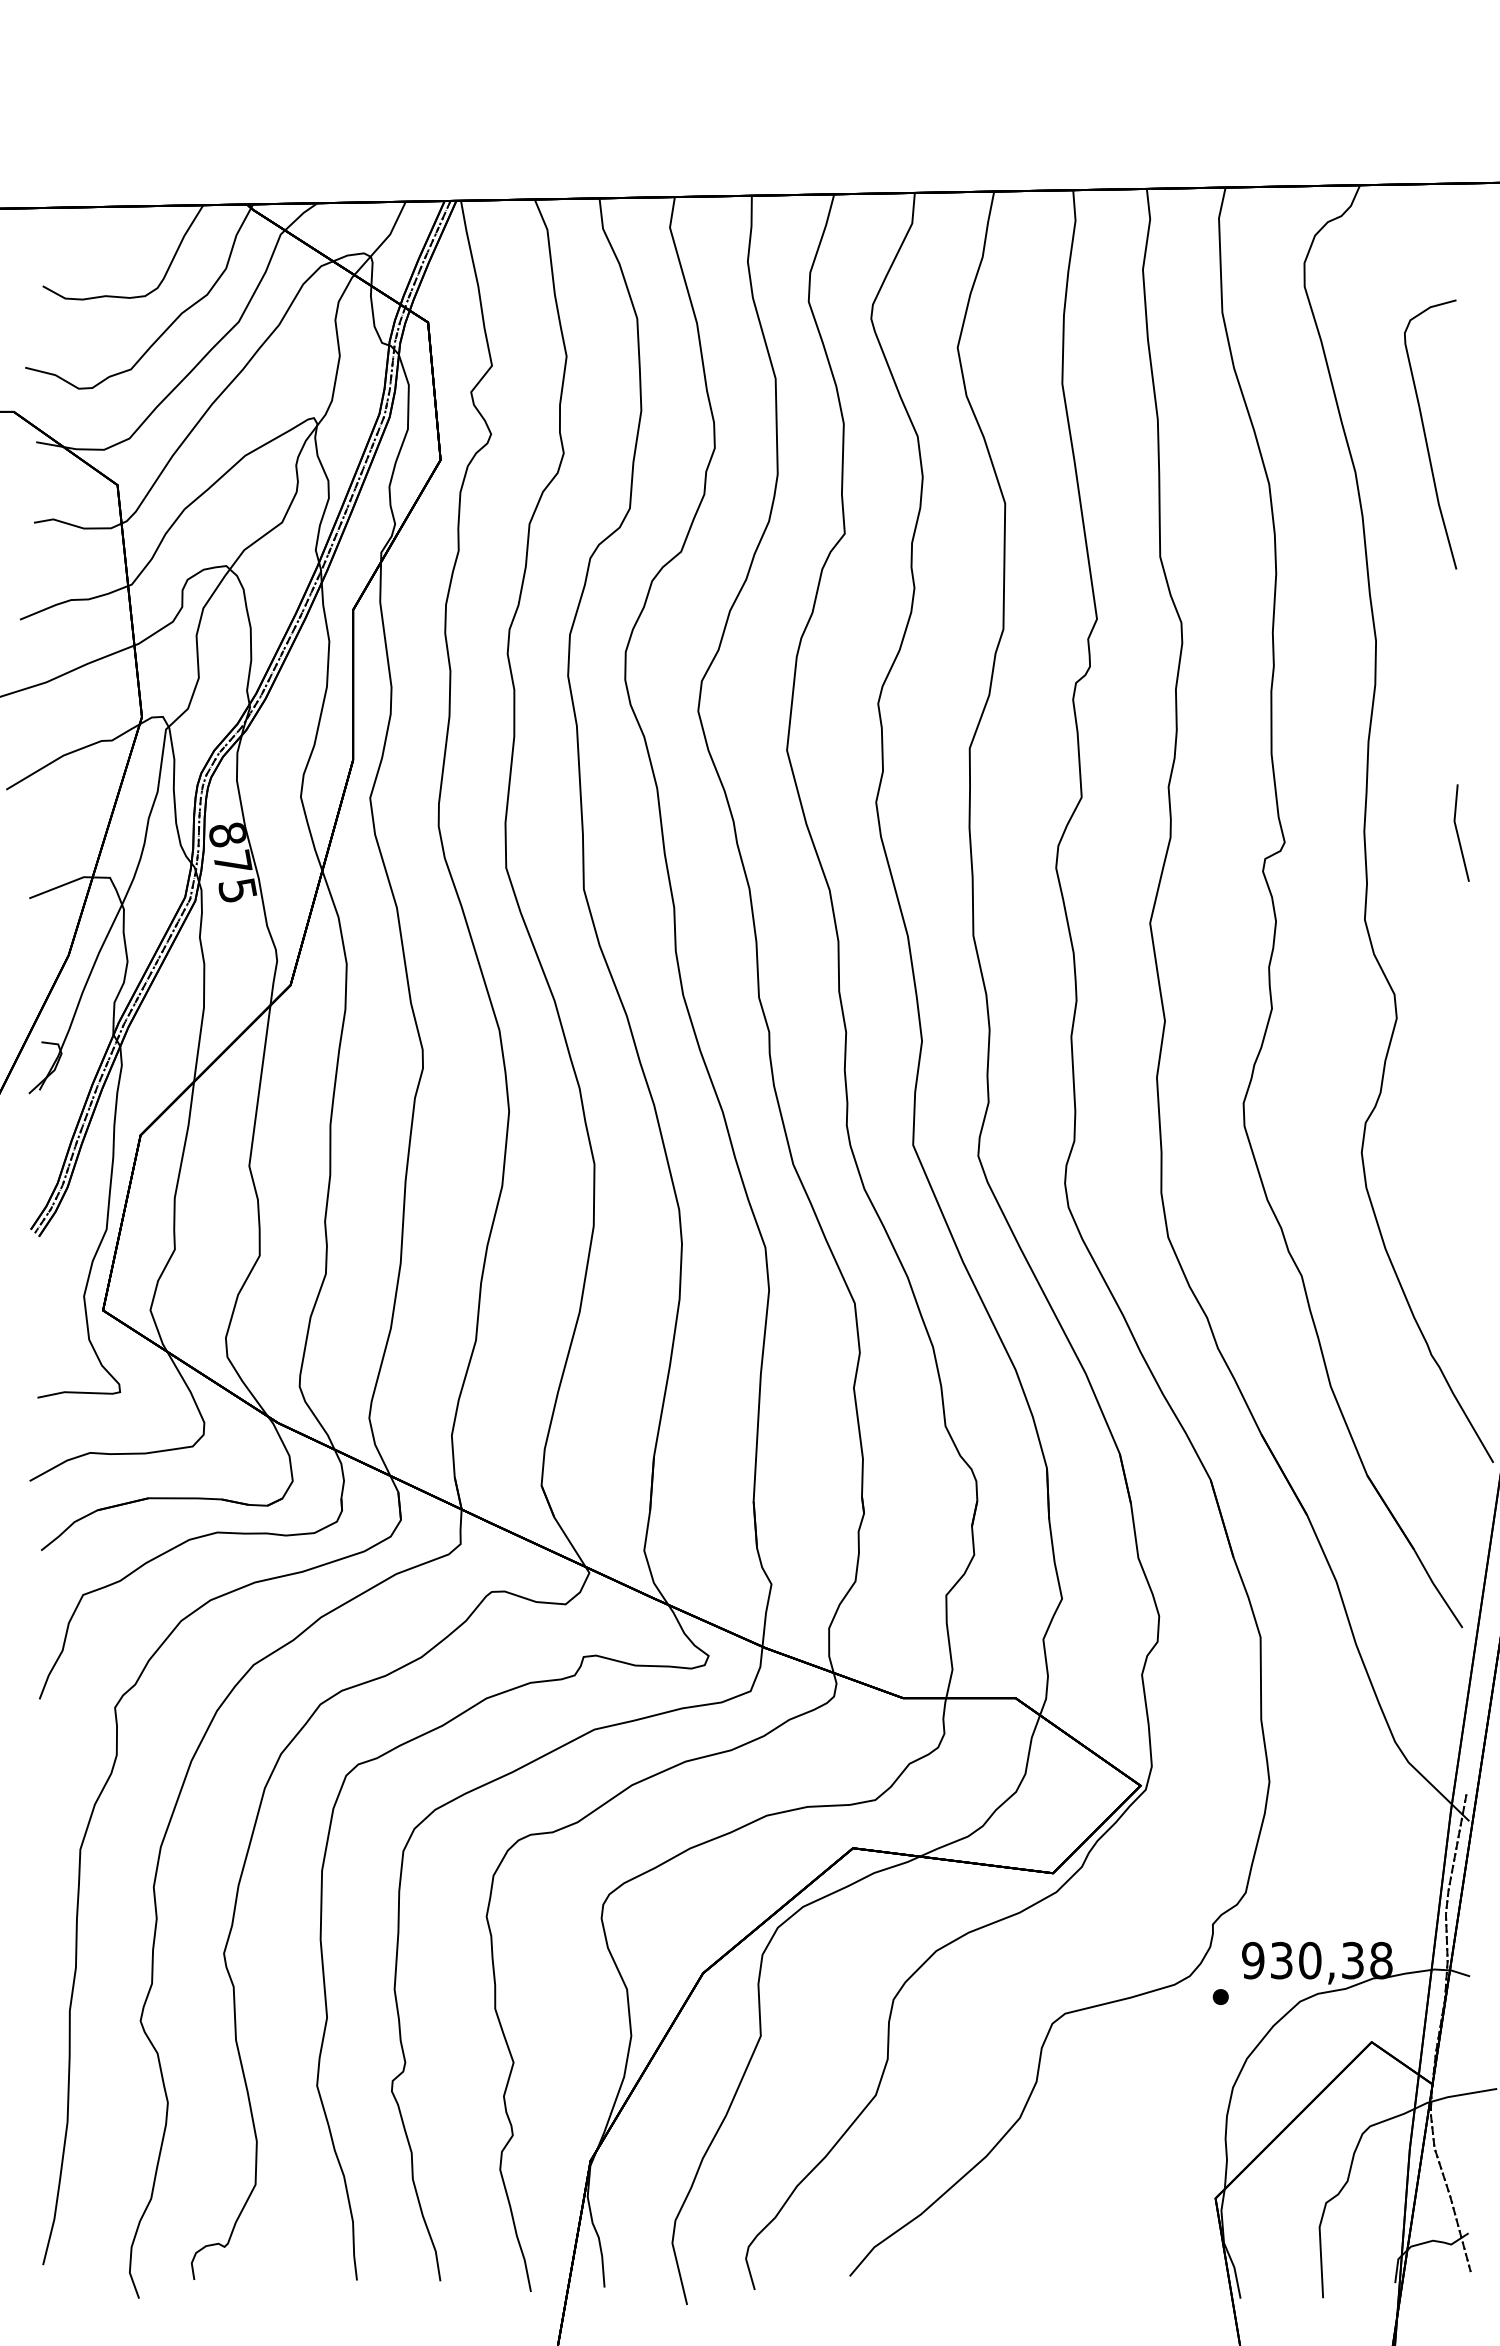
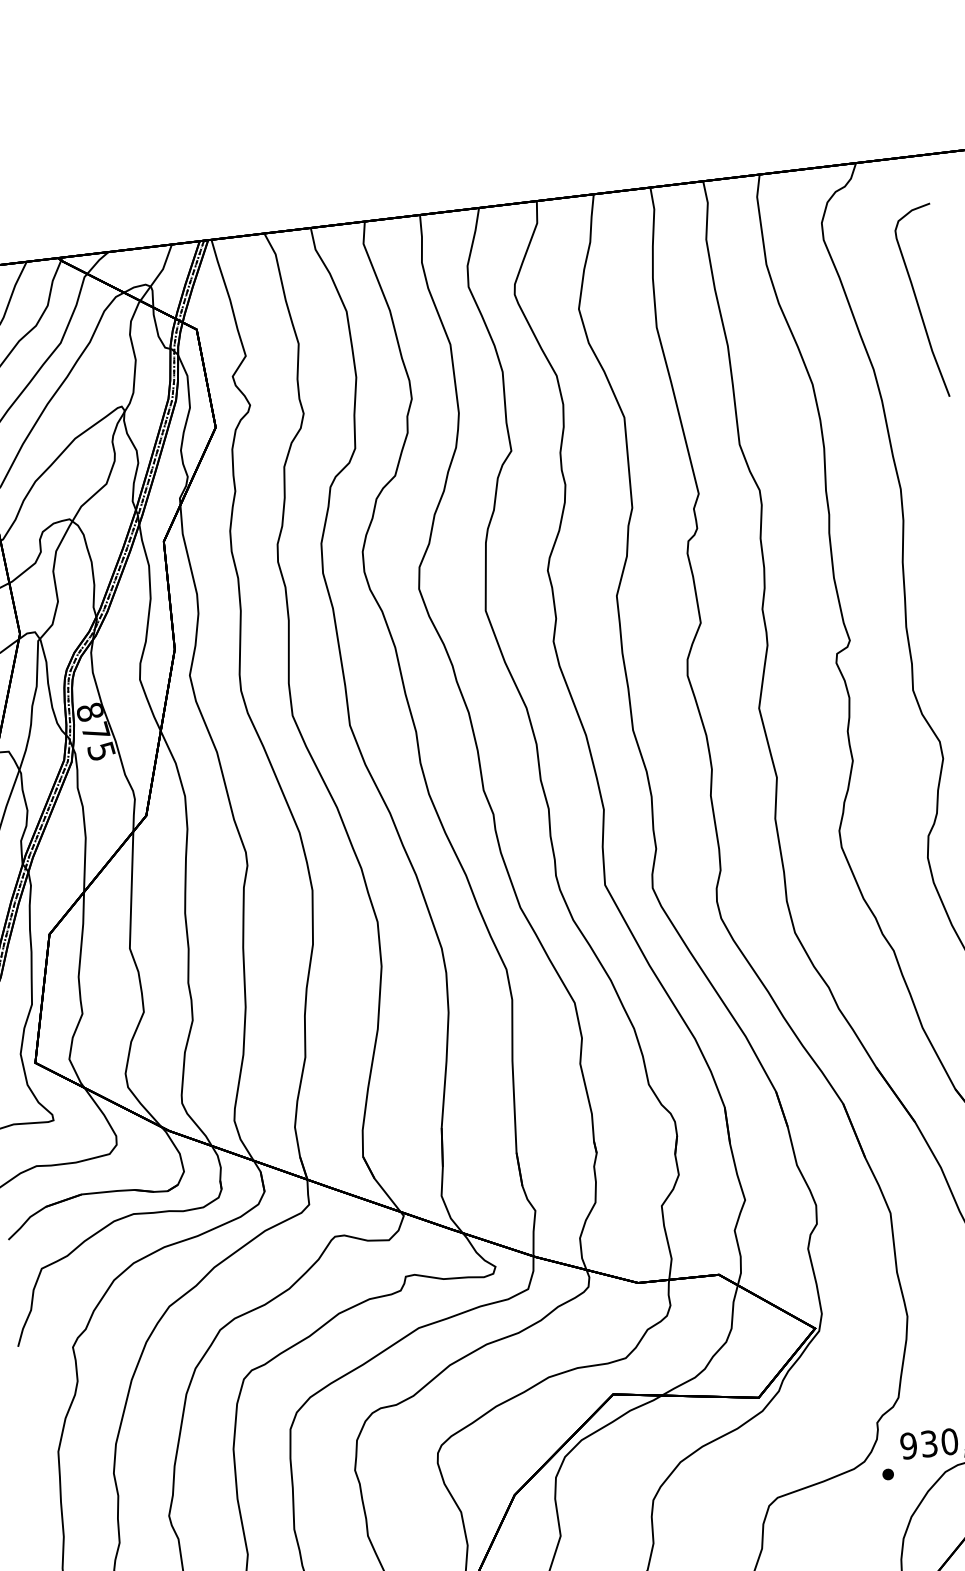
curve: (1426, 436) -> (918, 303), moved

